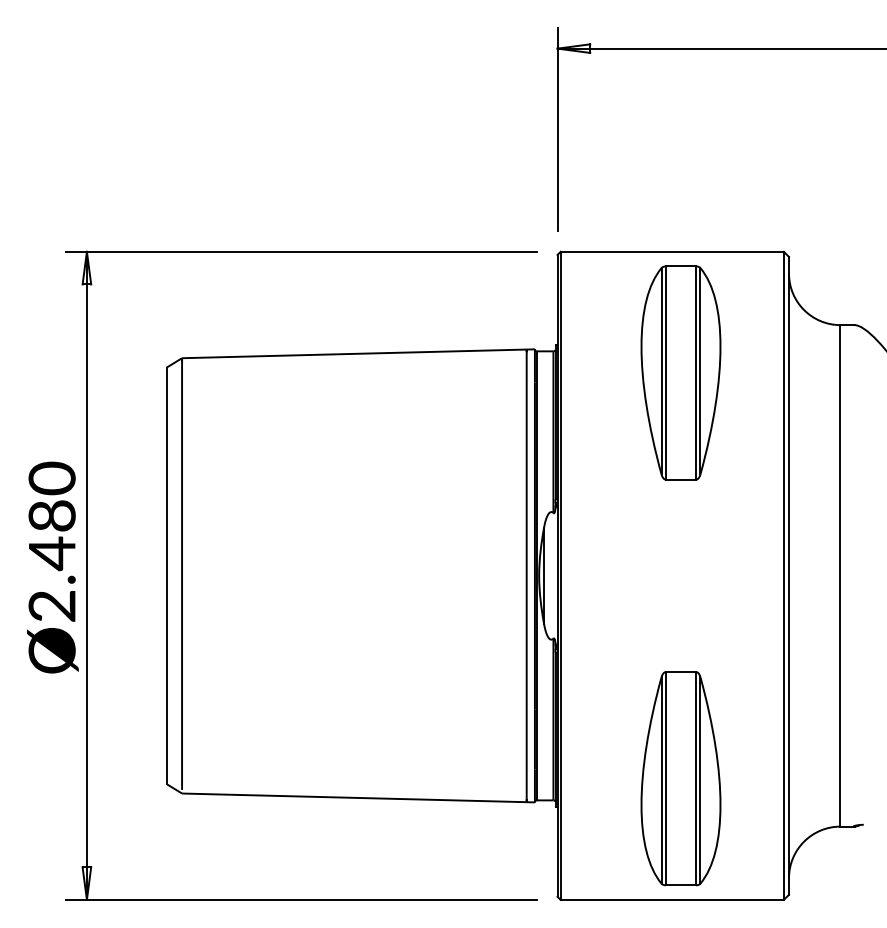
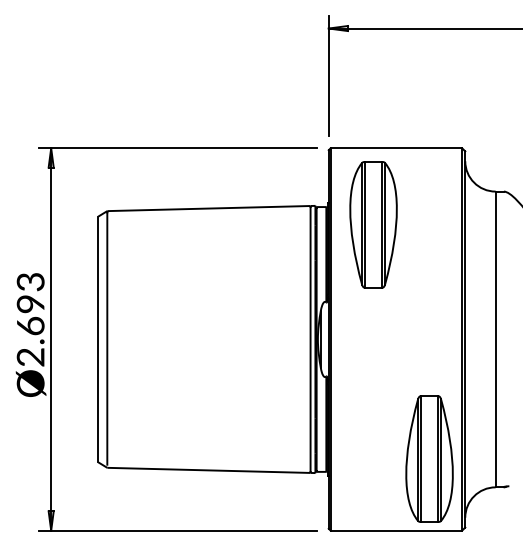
part: (680, 372) -> (373, 224), moved
text: (51, 516) -> (30, 304), Ø2.480 -> Ø2.693
part: (680, 777) -> (429, 458), moved

